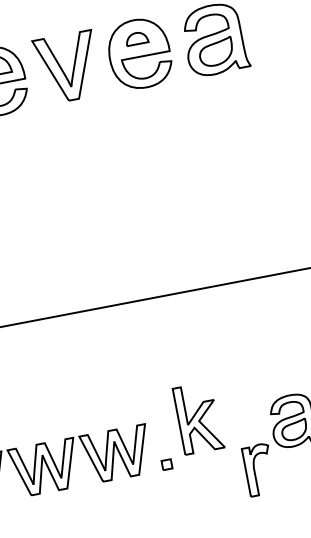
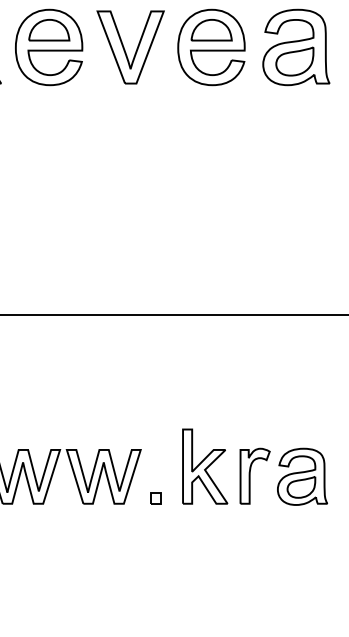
part: (136, 38) -> (211, 30), size x1.67
part: (198, 417) -> (205, 466), moved
part: (258, 469) -> (254, 475), moved

